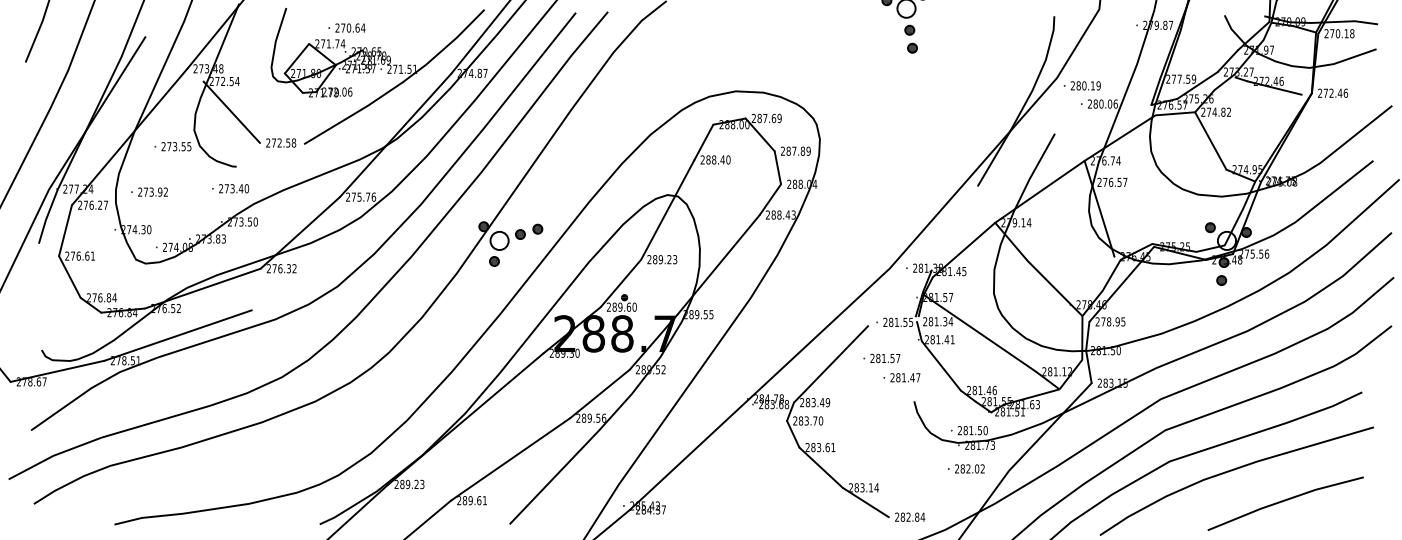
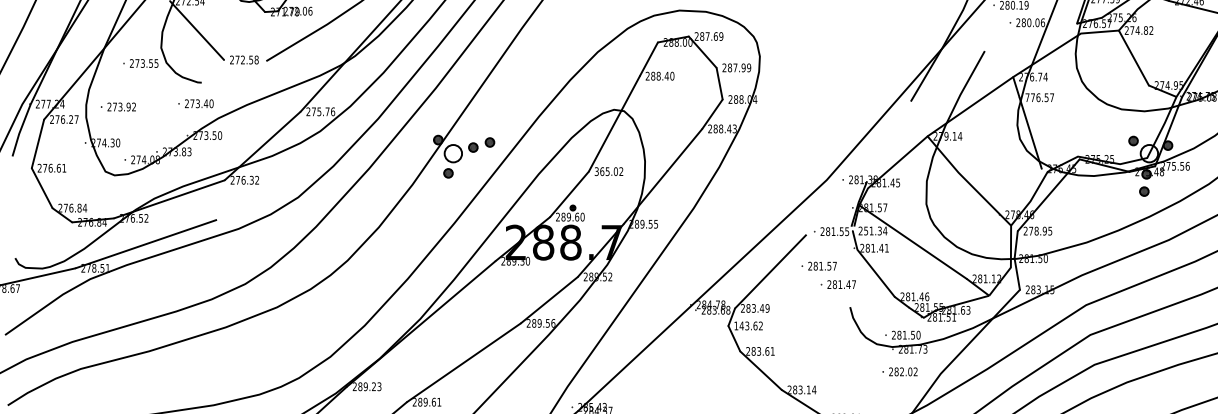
text: (802, 151) -> (743, 68), 287.89 -> 287.99
text: (1099, 181) -> (1027, 96), 276.57 -> 776.57
text: (662, 259) -> (609, 171), 289.23 -> 365.02
text: (930, 321) -> (865, 230), 281.34 -> 251.34
text: (808, 420) -> (748, 325), 283.70 -> 143.62

